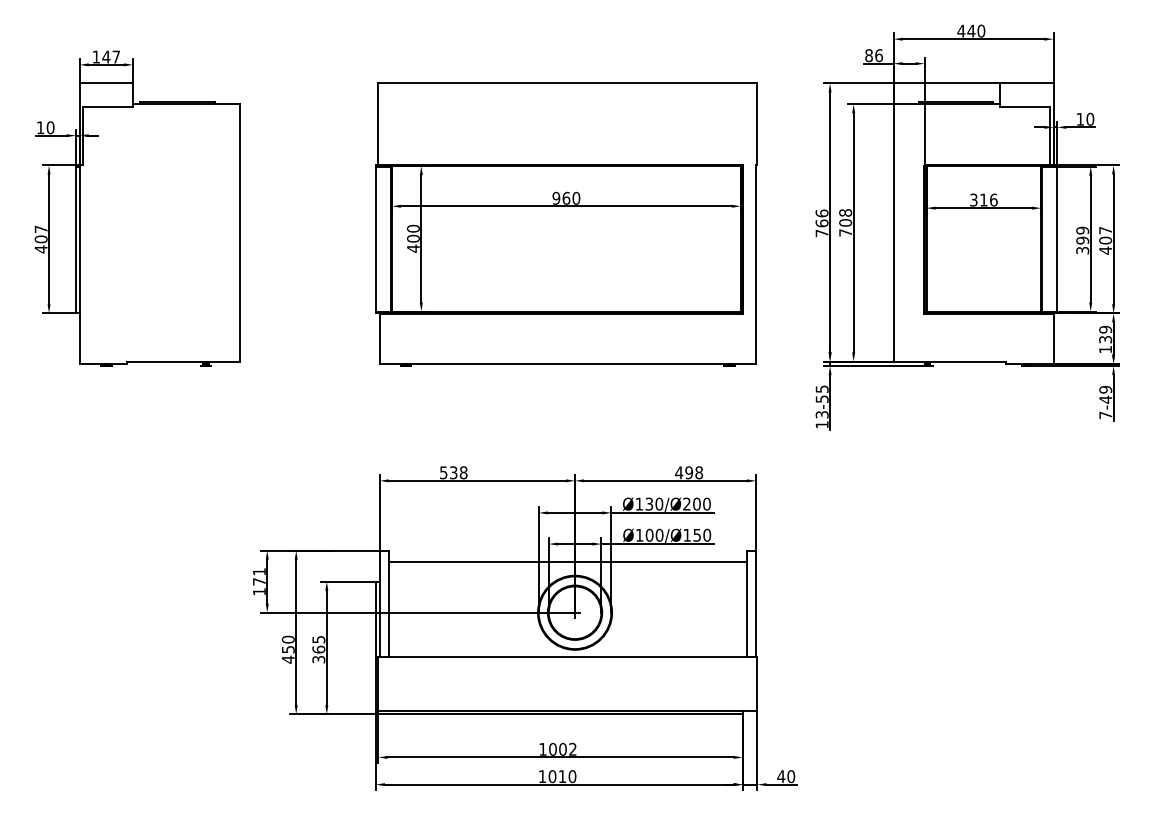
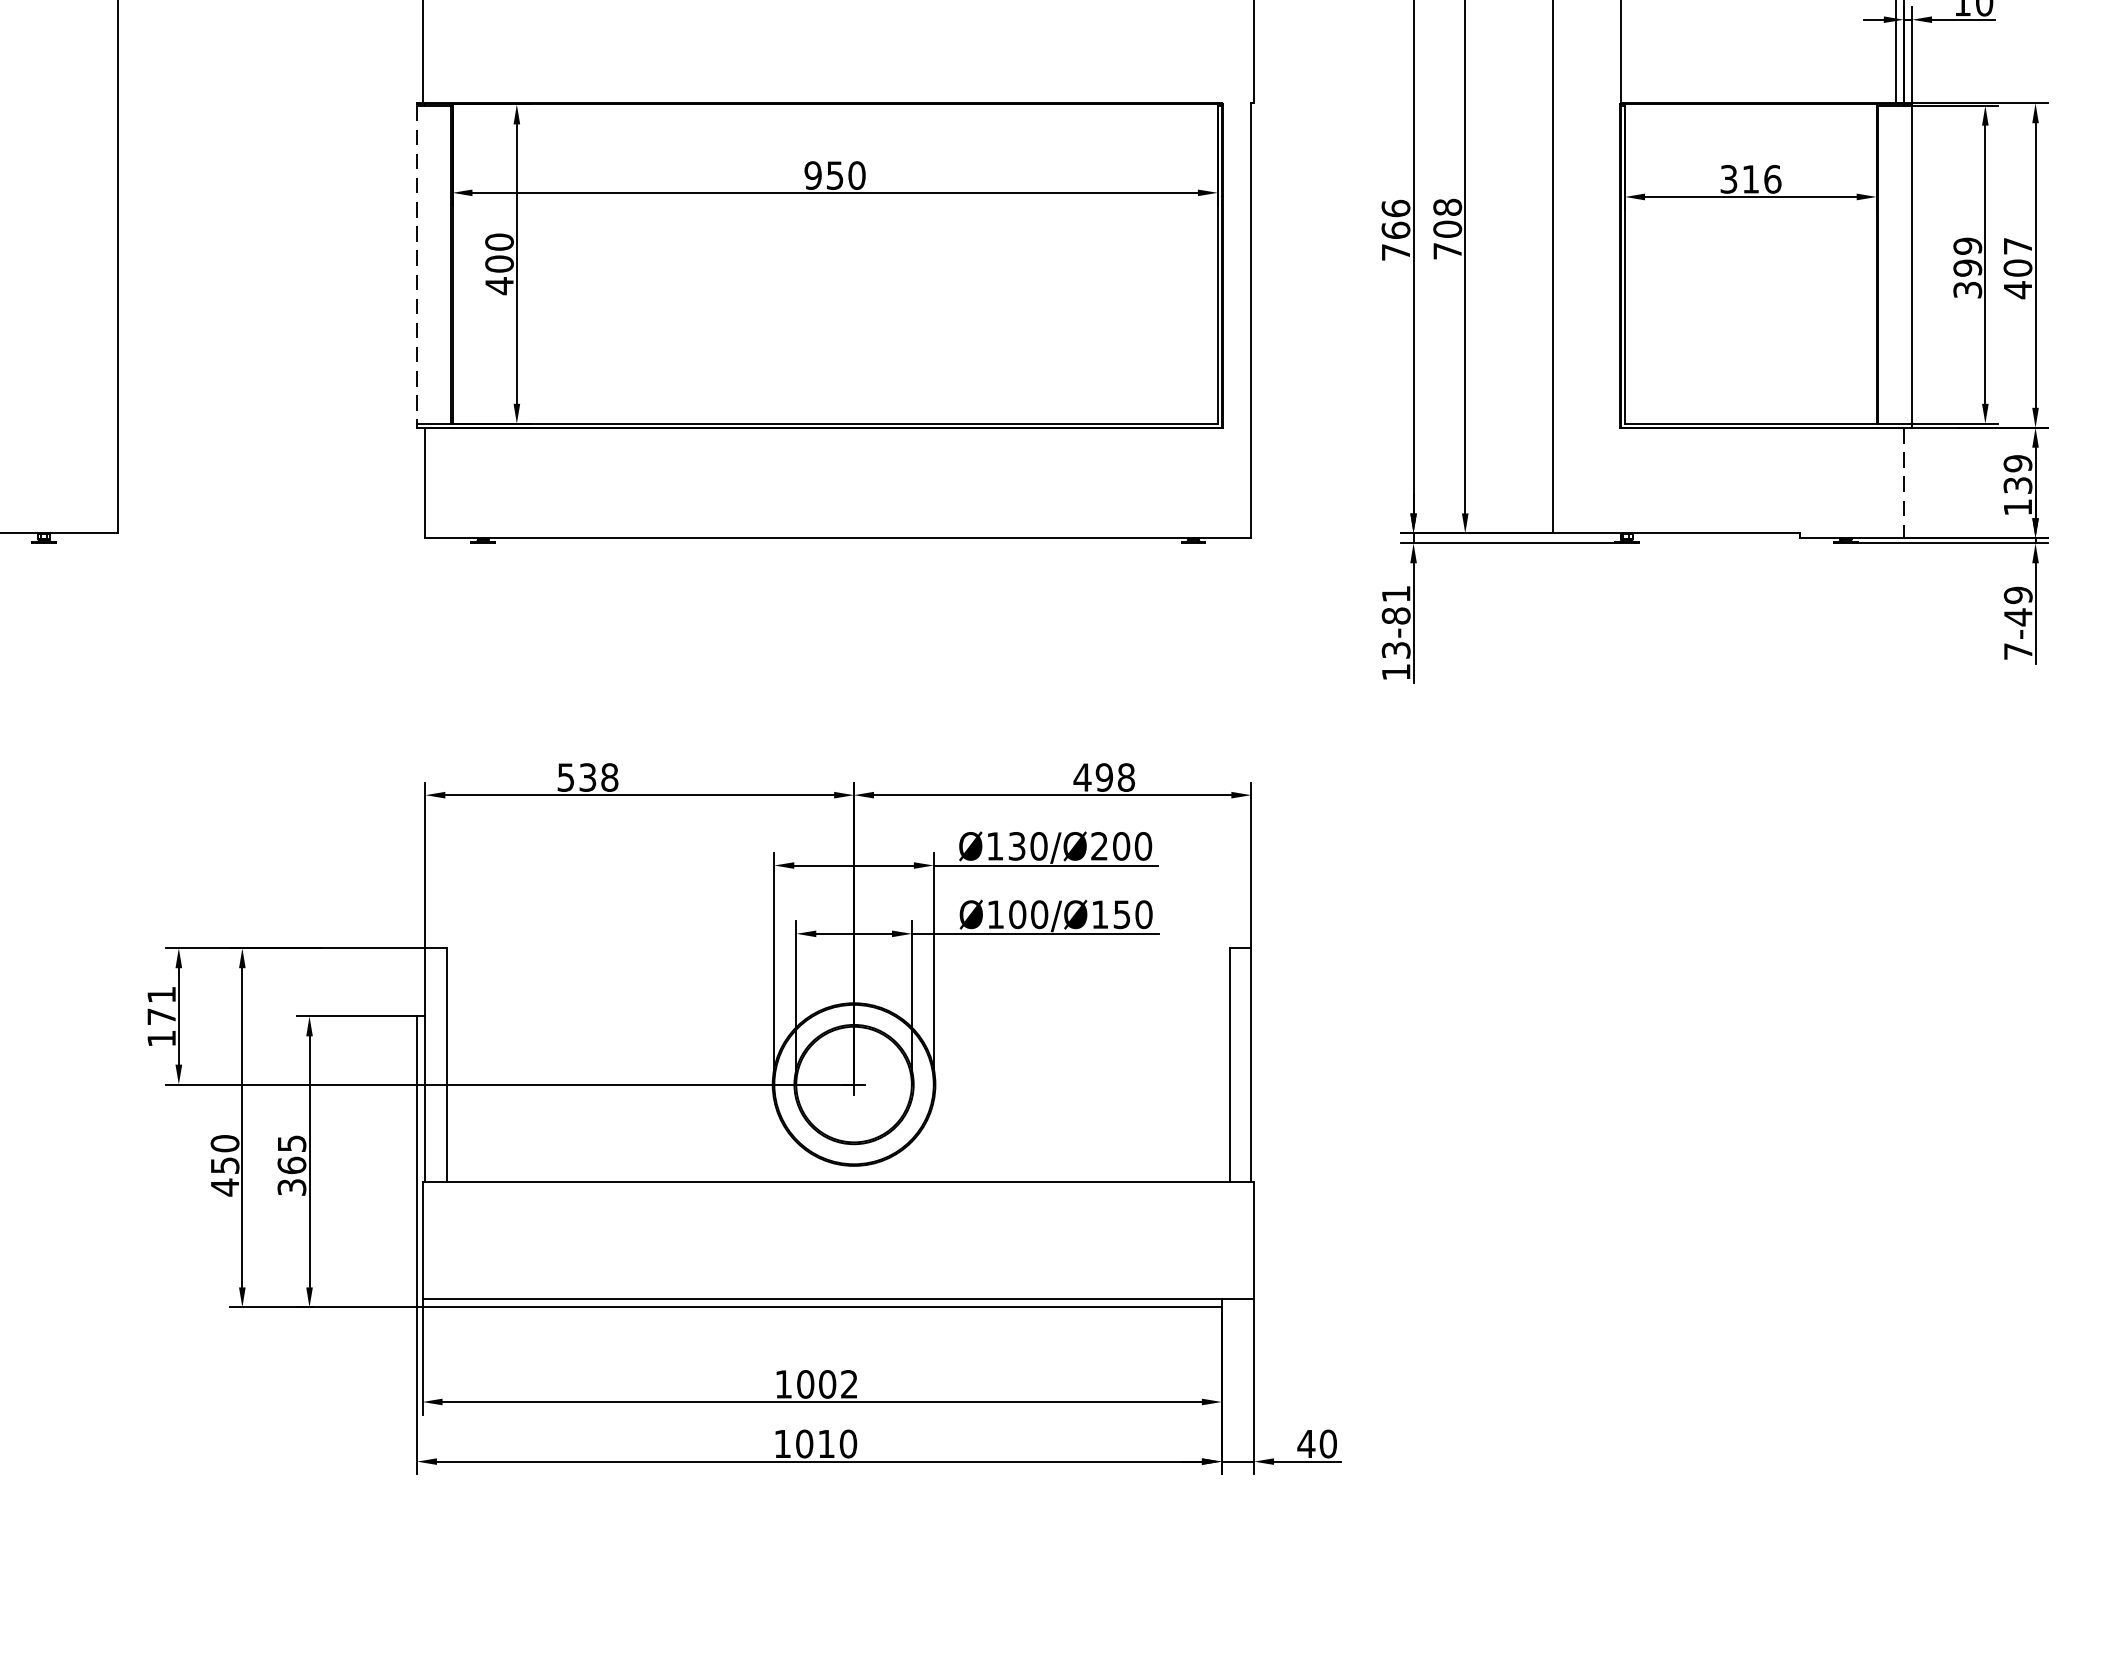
text: (566, 197) -> (835, 173), 960 -> 950
line: (376, 239) -> (418, 265), solid -> dashed
line: (1053, 339) -> (1903, 485), solid -> dashed
text: (821, 393) -> (1394, 603), 13-55 -> 13-81
line: (567, 561) -> (837, 972), removed

